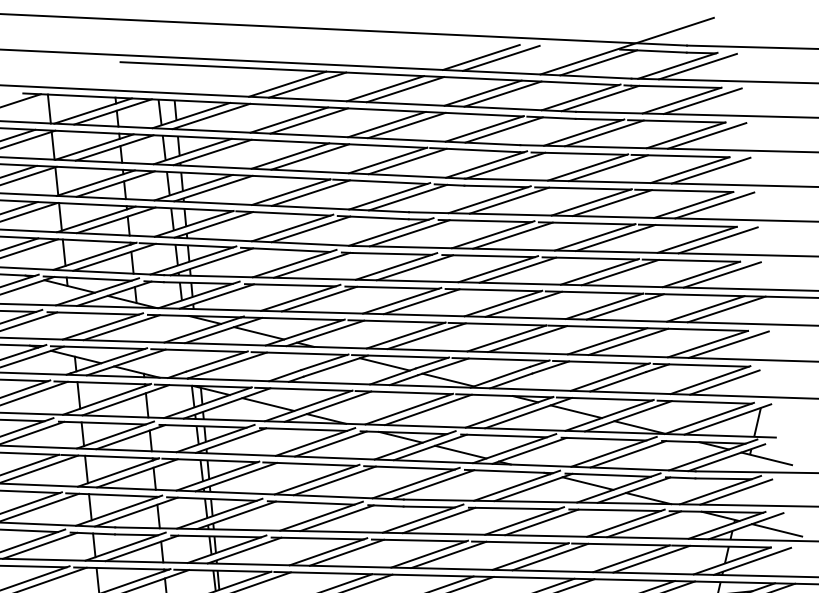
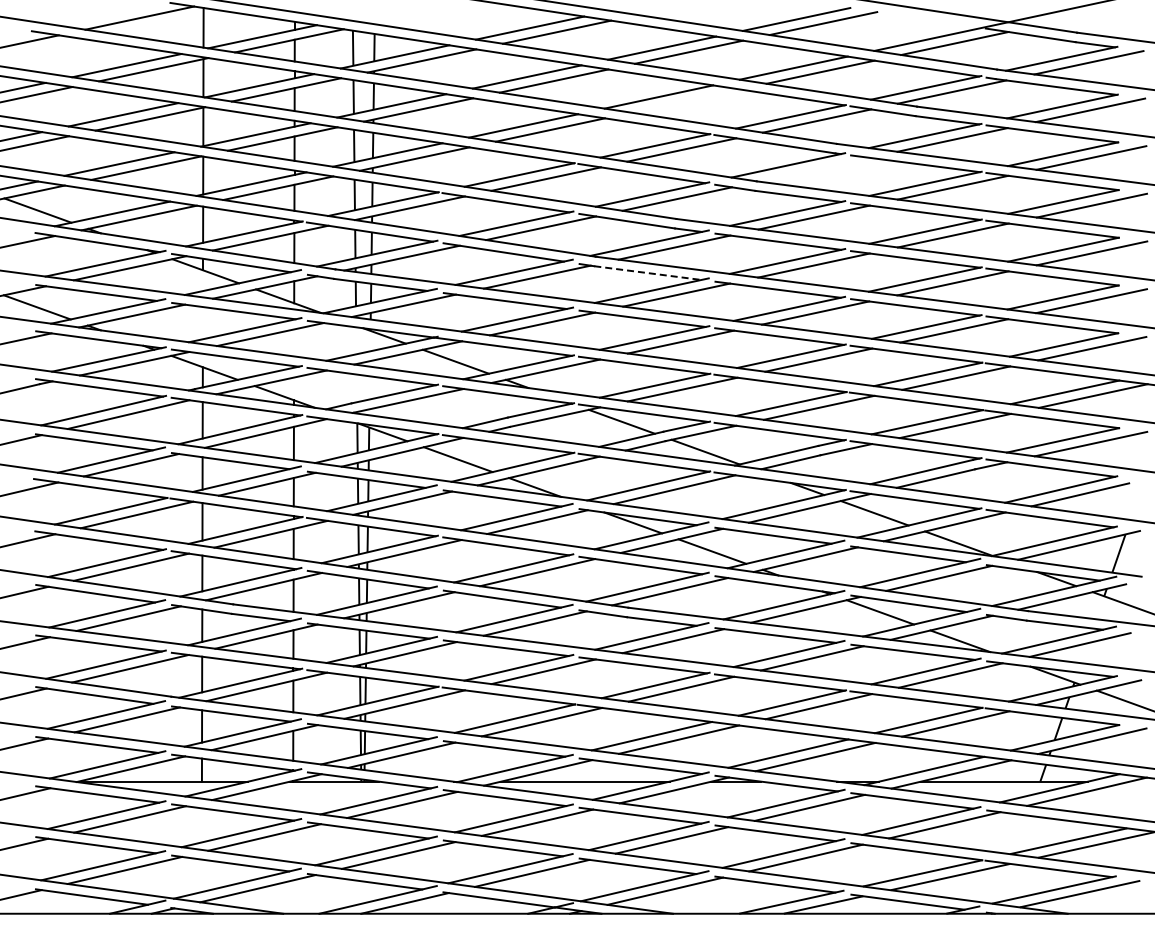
line: (406, 125) -> (685, 100), removed
line: (505, 165) -> (813, 169), removed
line: (392, 254) -> (648, 273), solid -> dashed

